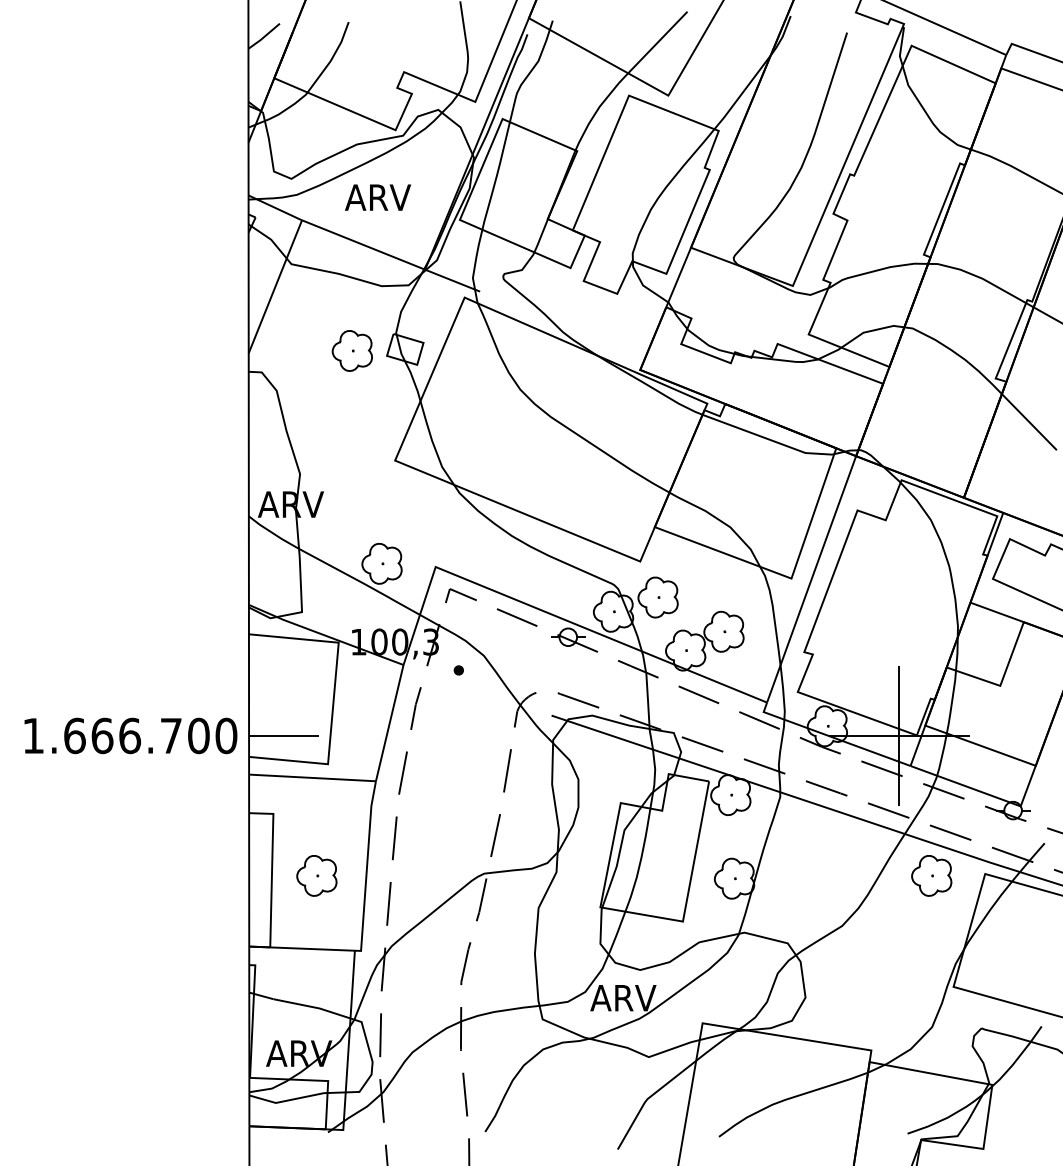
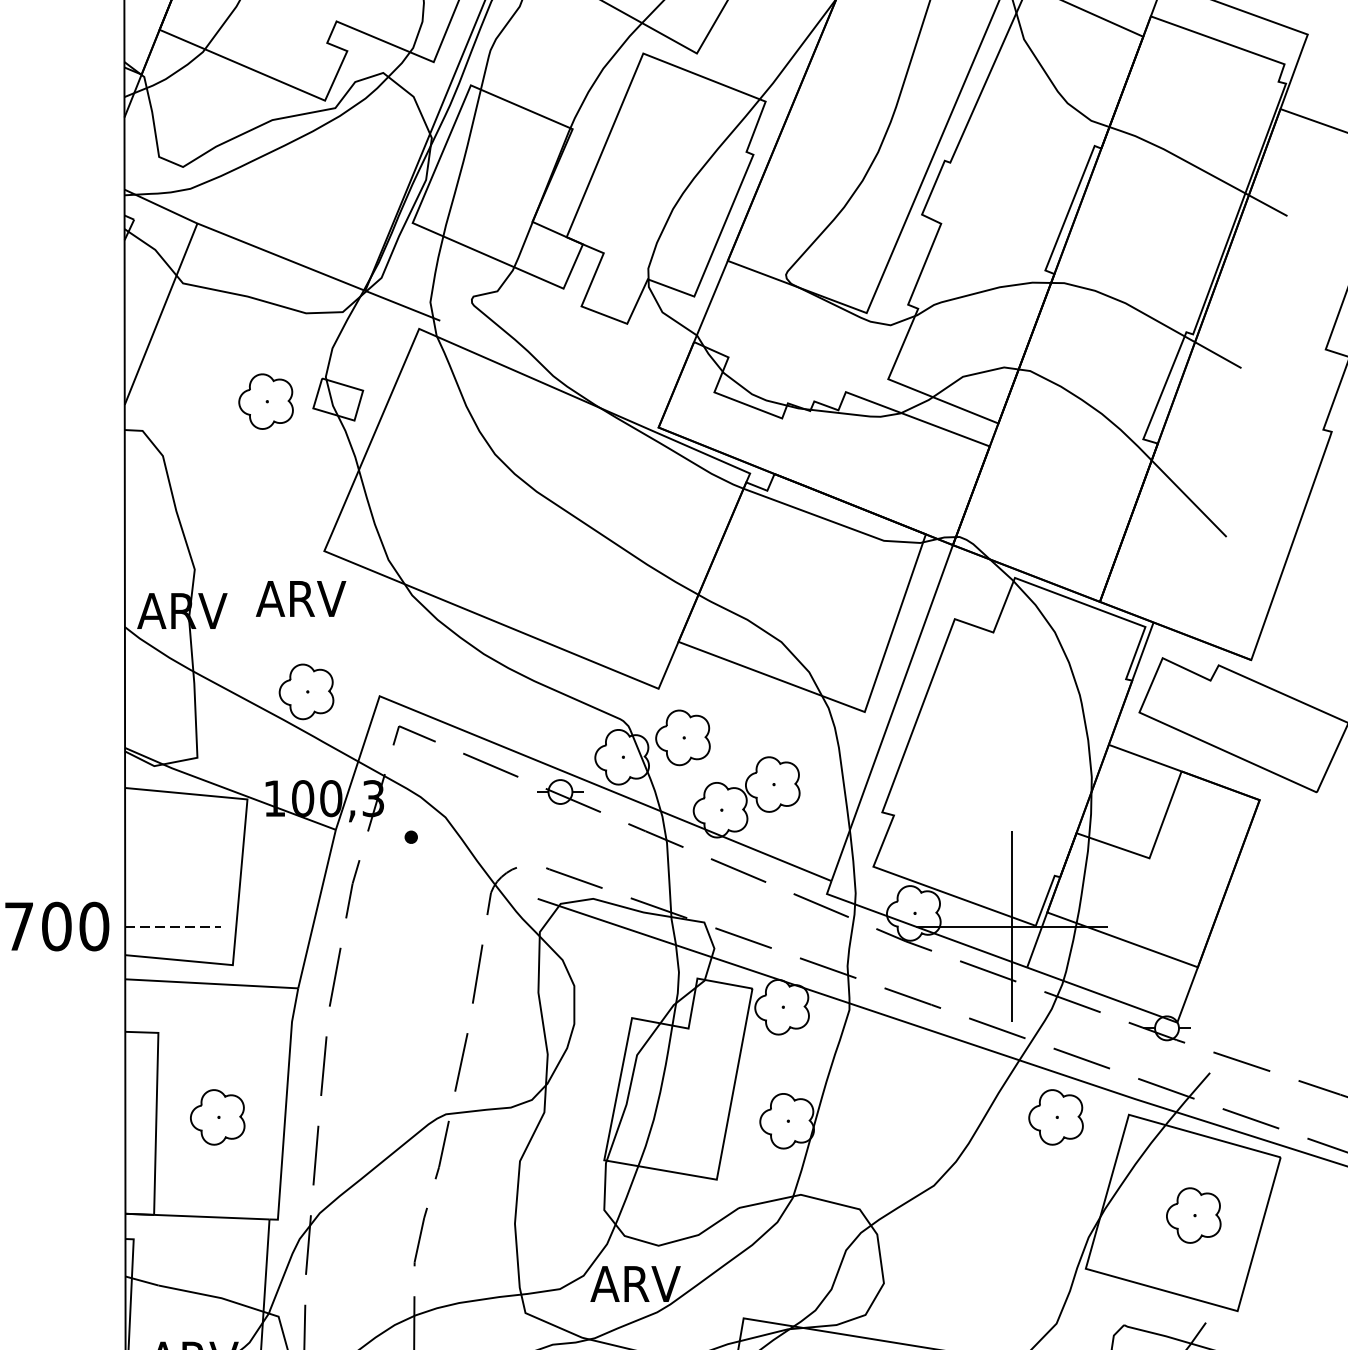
text: (377, 197) -> (300, 598), moved
line: (284, 735) -> (173, 925), solid -> dashed
part: (1032, 947) -> (1193, 1215), added

